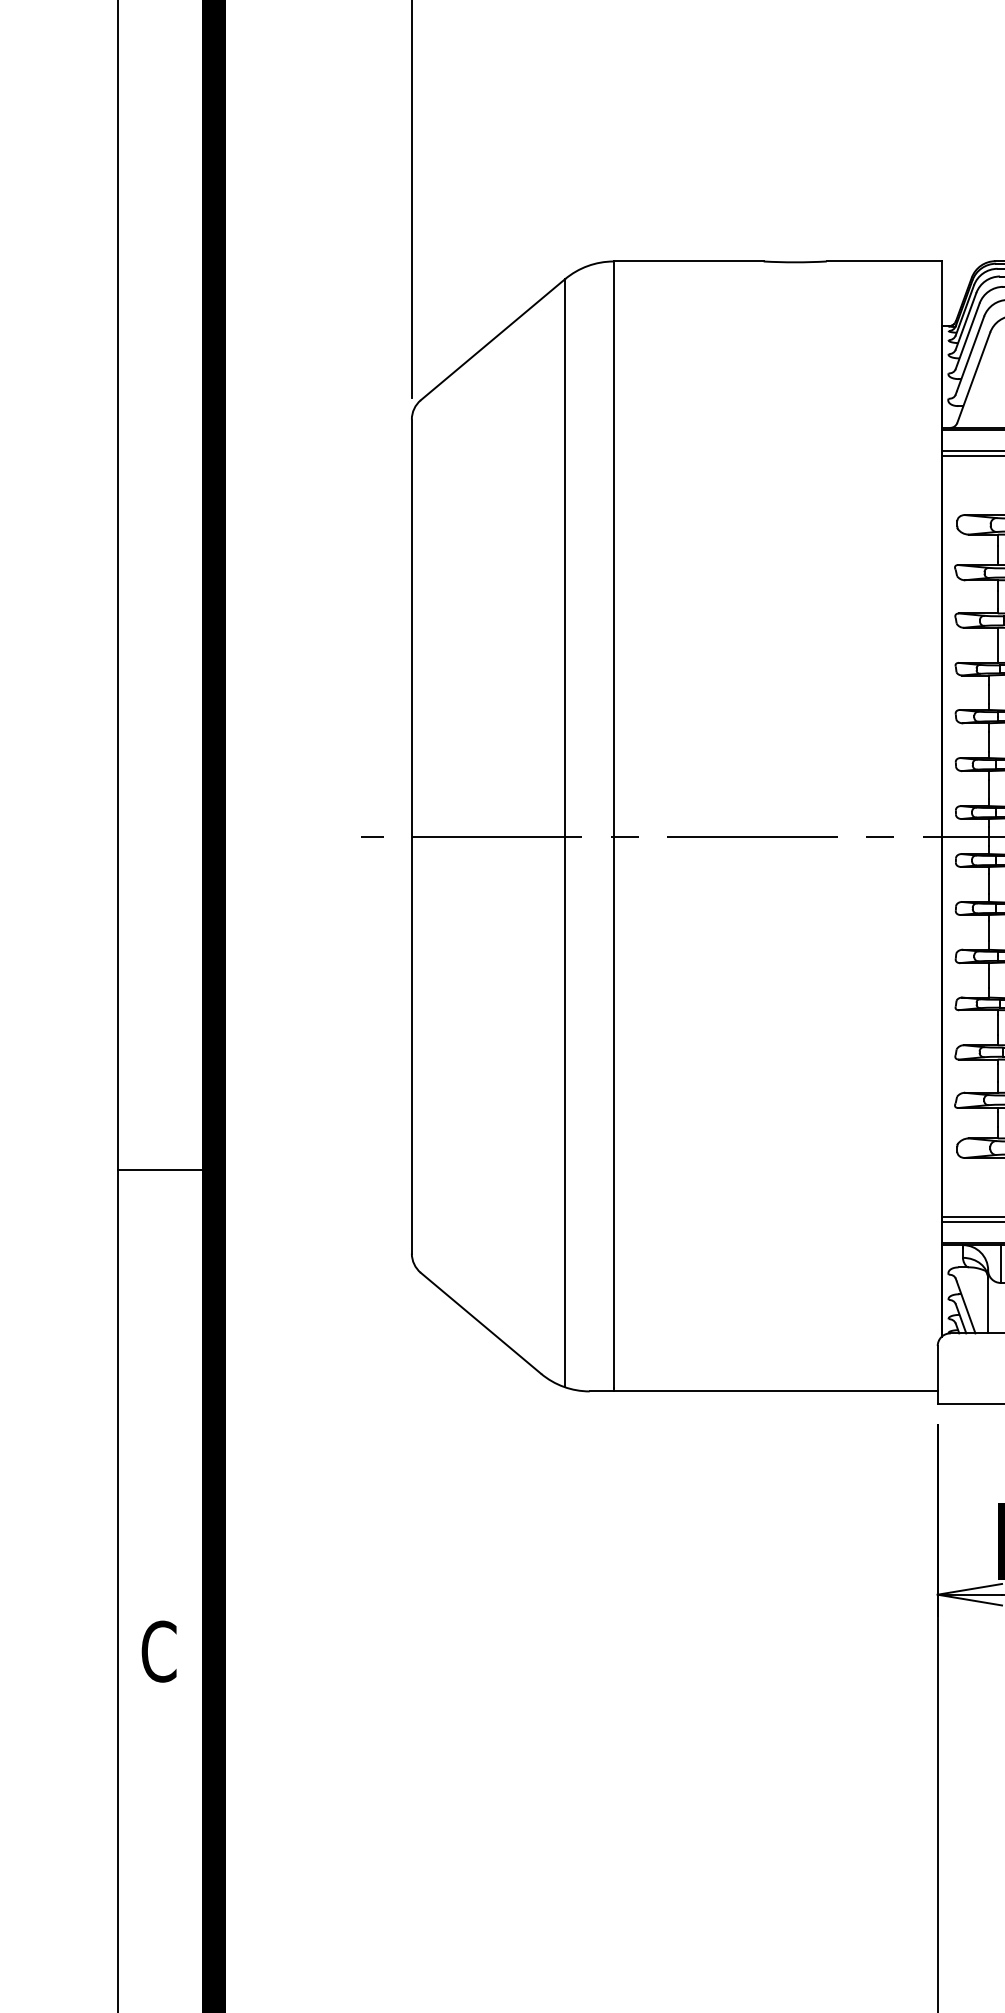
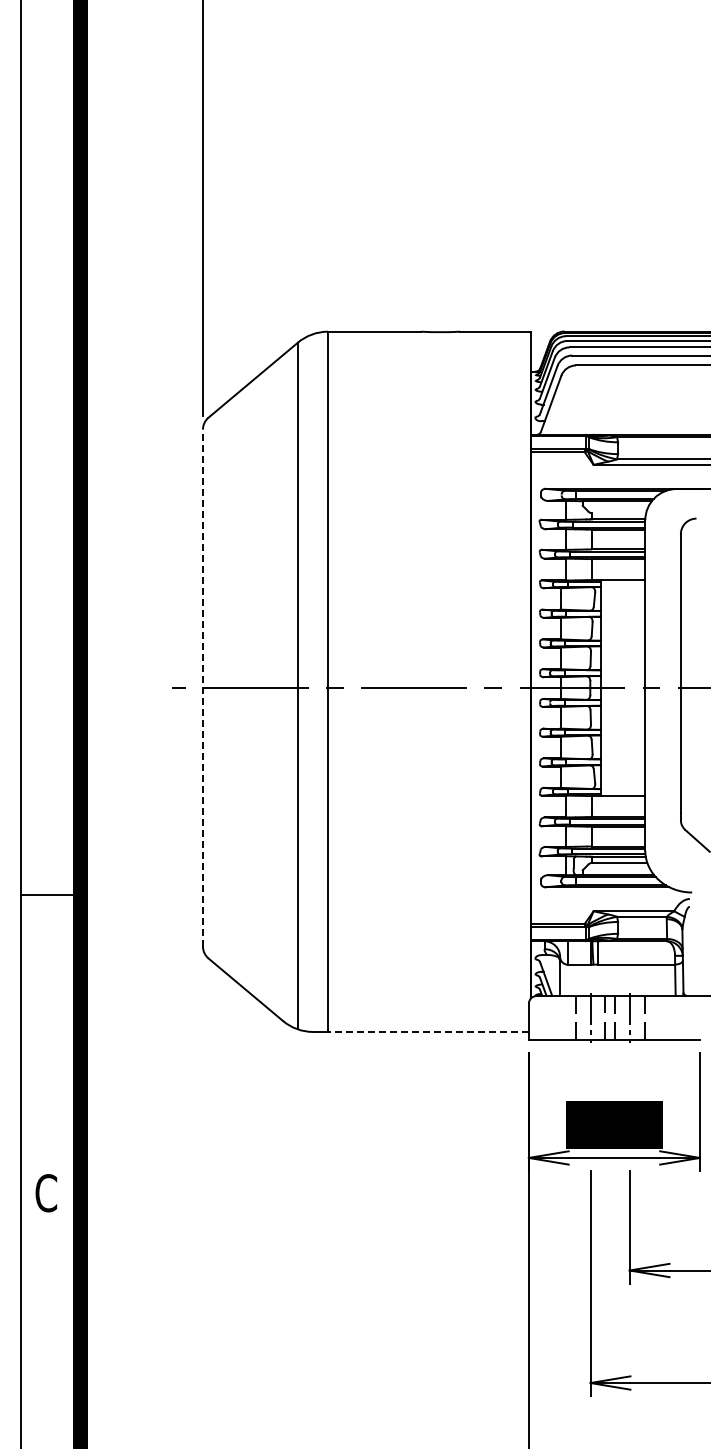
line: (411, 835) -> (202, 687), solid -> dashed
line: (774, 1390) -> (427, 1031), solid -> dashed

